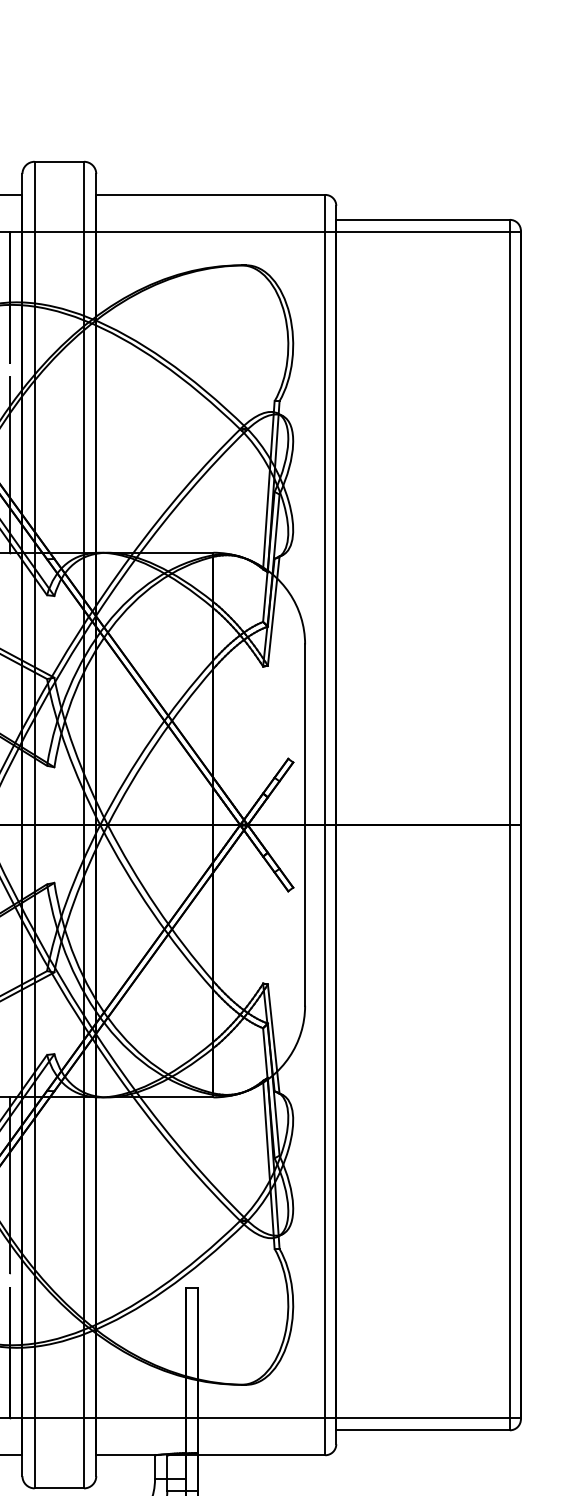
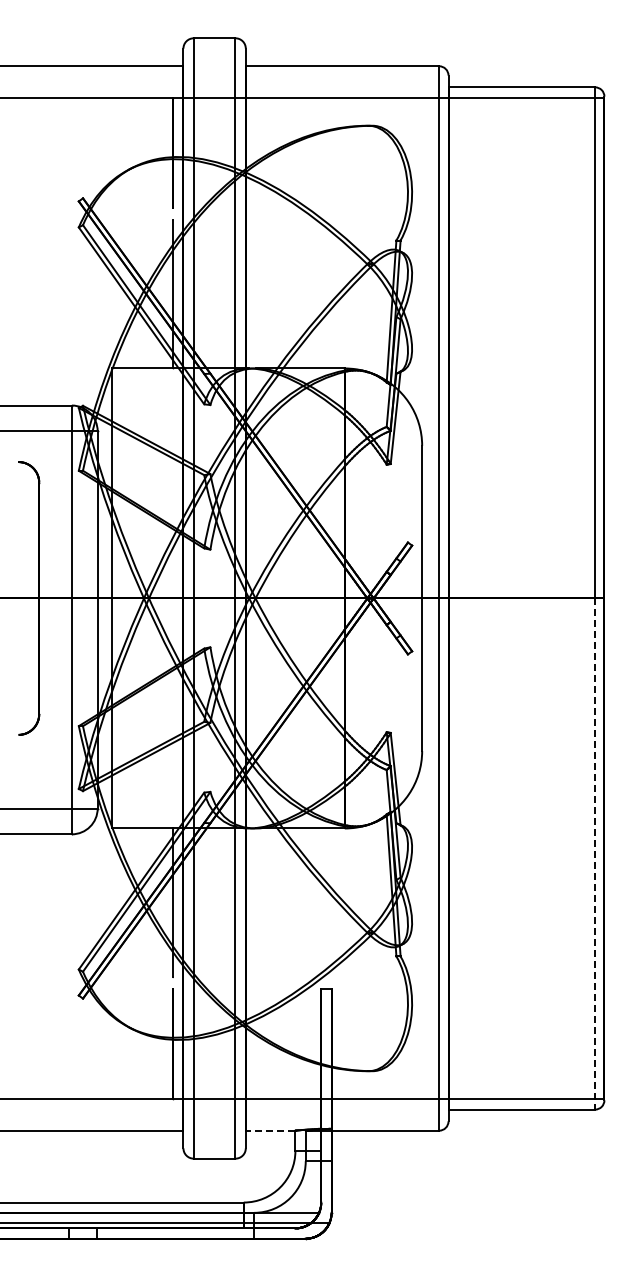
line: (510, 1128) -> (595, 854), solid -> dashed
line: (125, 1455) -> (270, 1130), solid -> dashed

